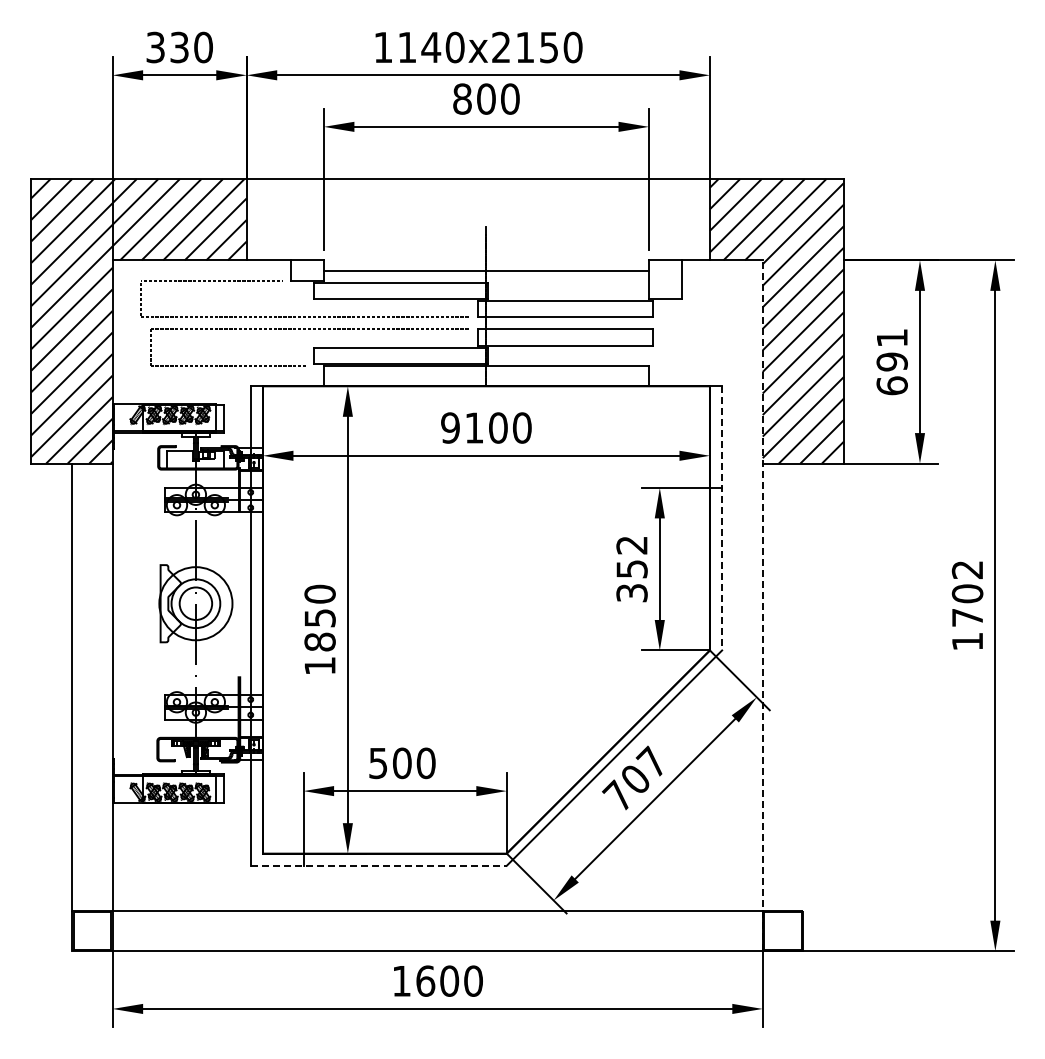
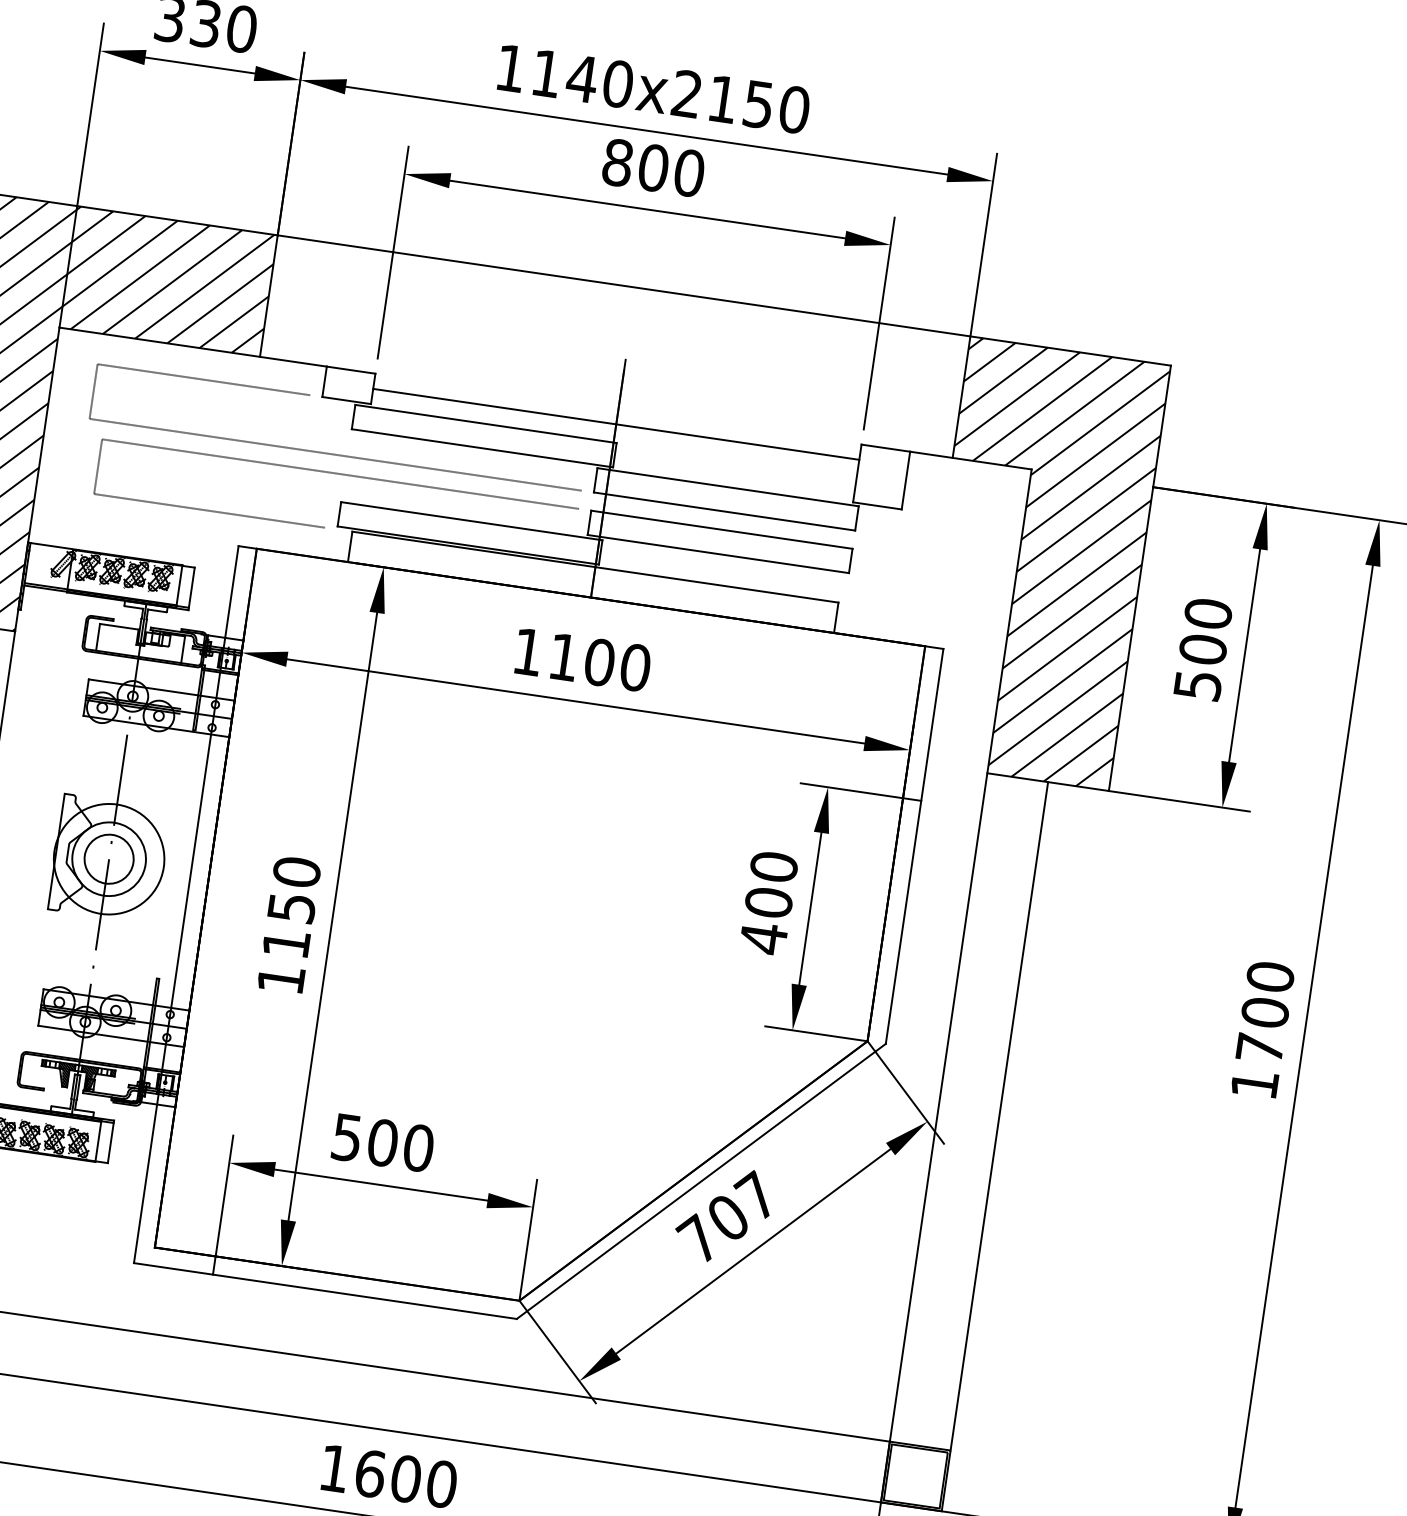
text: (891, 361) -> (1202, 648), 691 -> 500
text: (450, 427) -> (528, 651), 9100 -> 1100
line: (722, 518) -> (915, 846), dashed -> solid
text: (631, 569) -> (767, 903), 352 -> 400
text: (967, 569) -> (1270, 976), 1702 -> 1700
line: (762, 605) -> (955, 985), dashed -> solid
text: (319, 641) -> (285, 942), 1850 -> 1150
line: (803, 686) -> (999, 1115), added
line: (378, 865) -> (325, 1290), dashed -> solid

